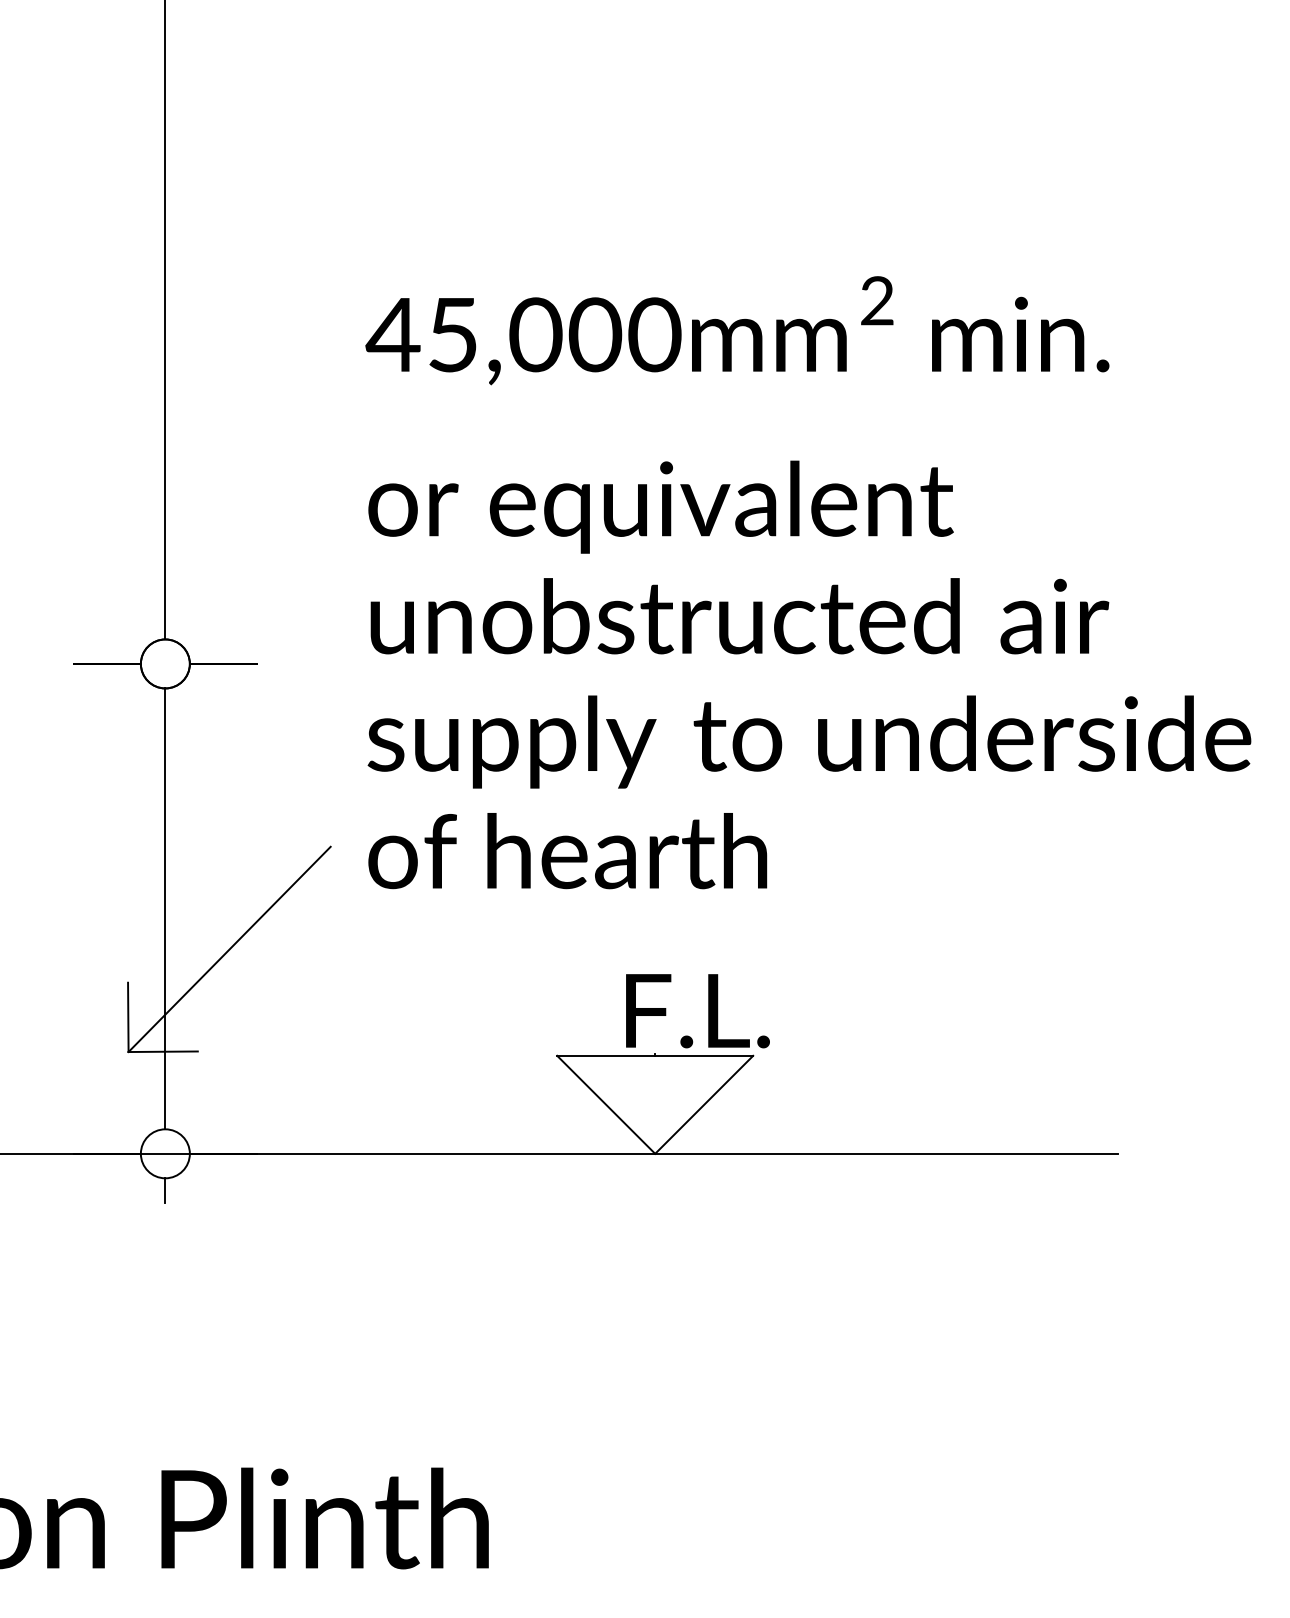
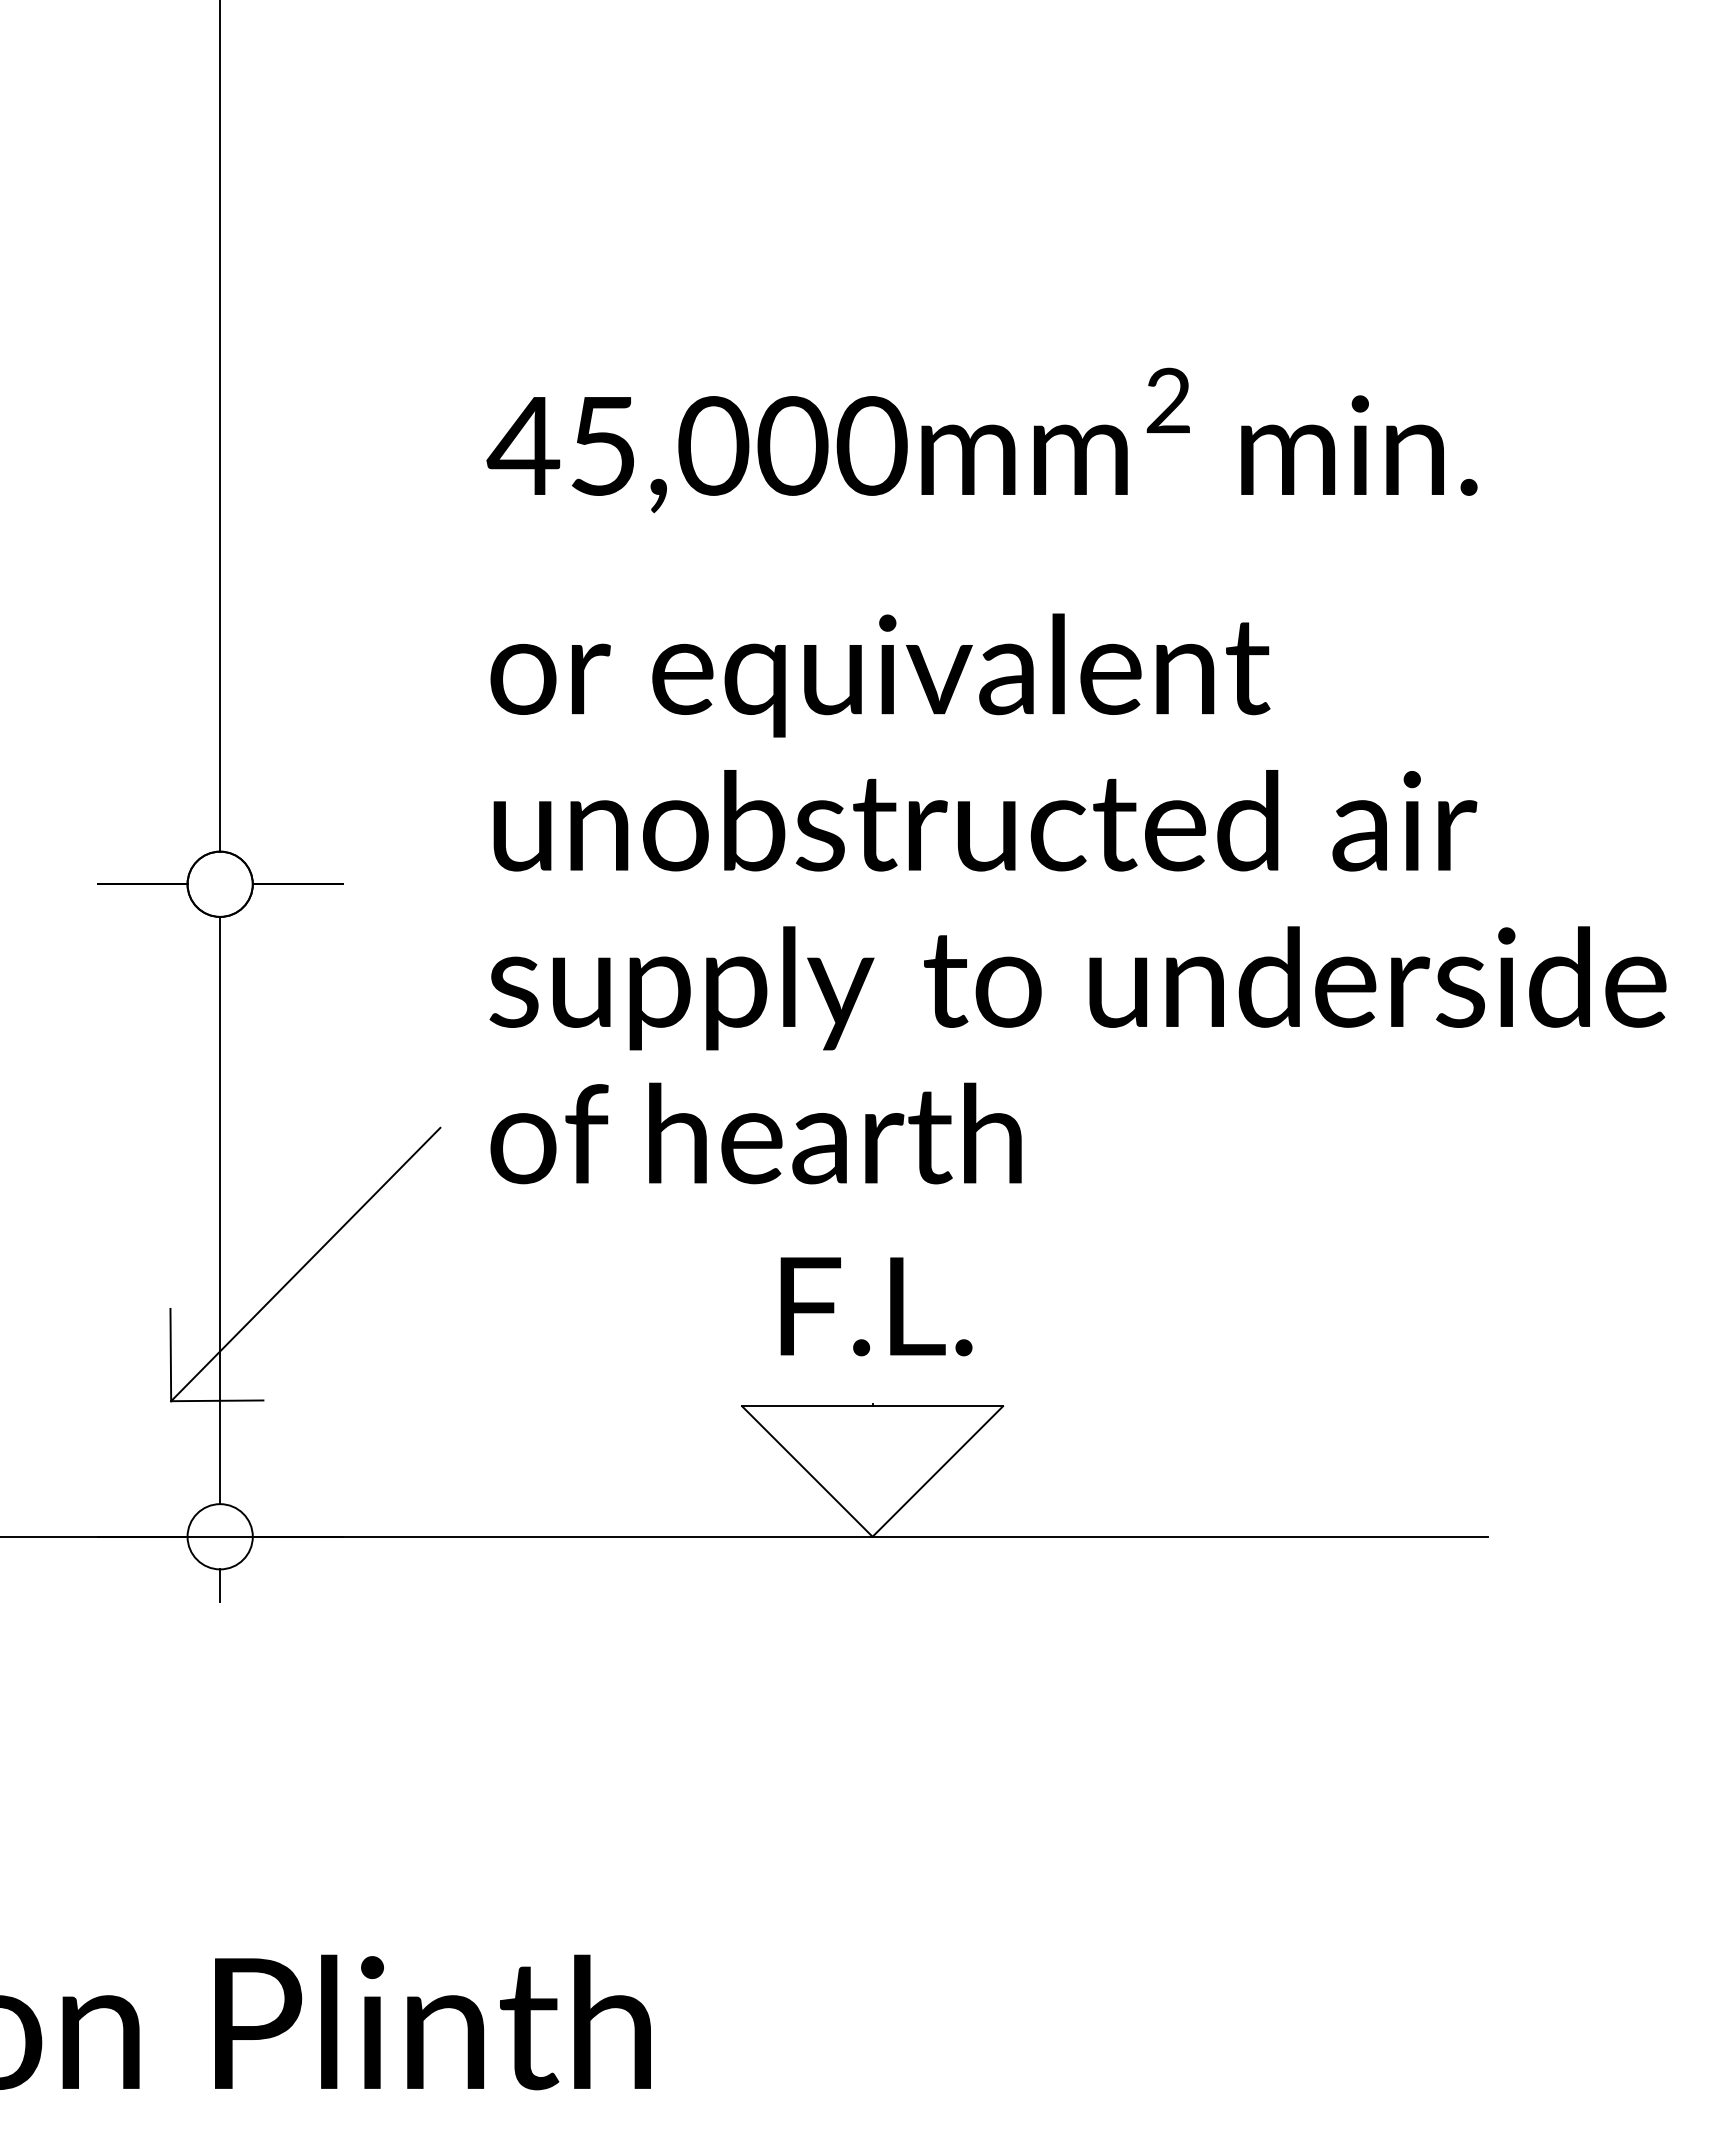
text: (697, 1010) -> (876, 1306), moved

